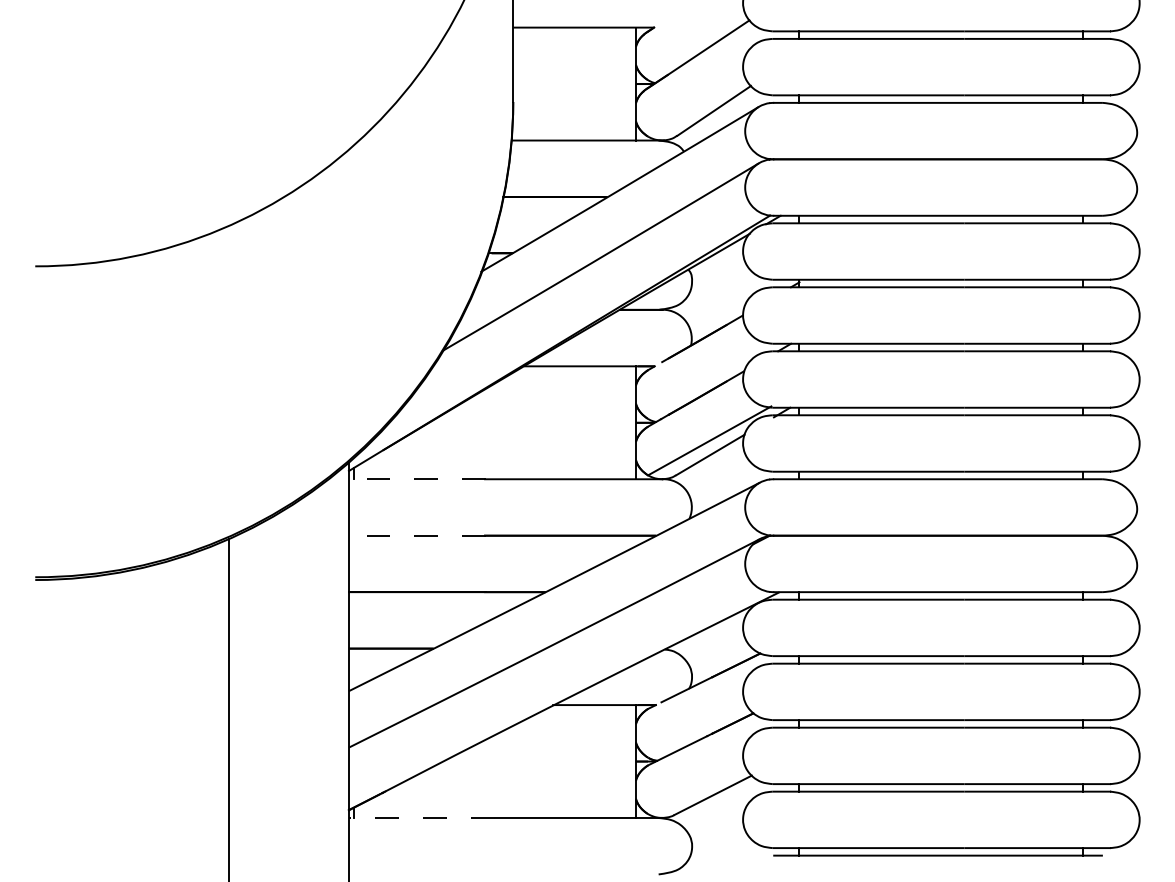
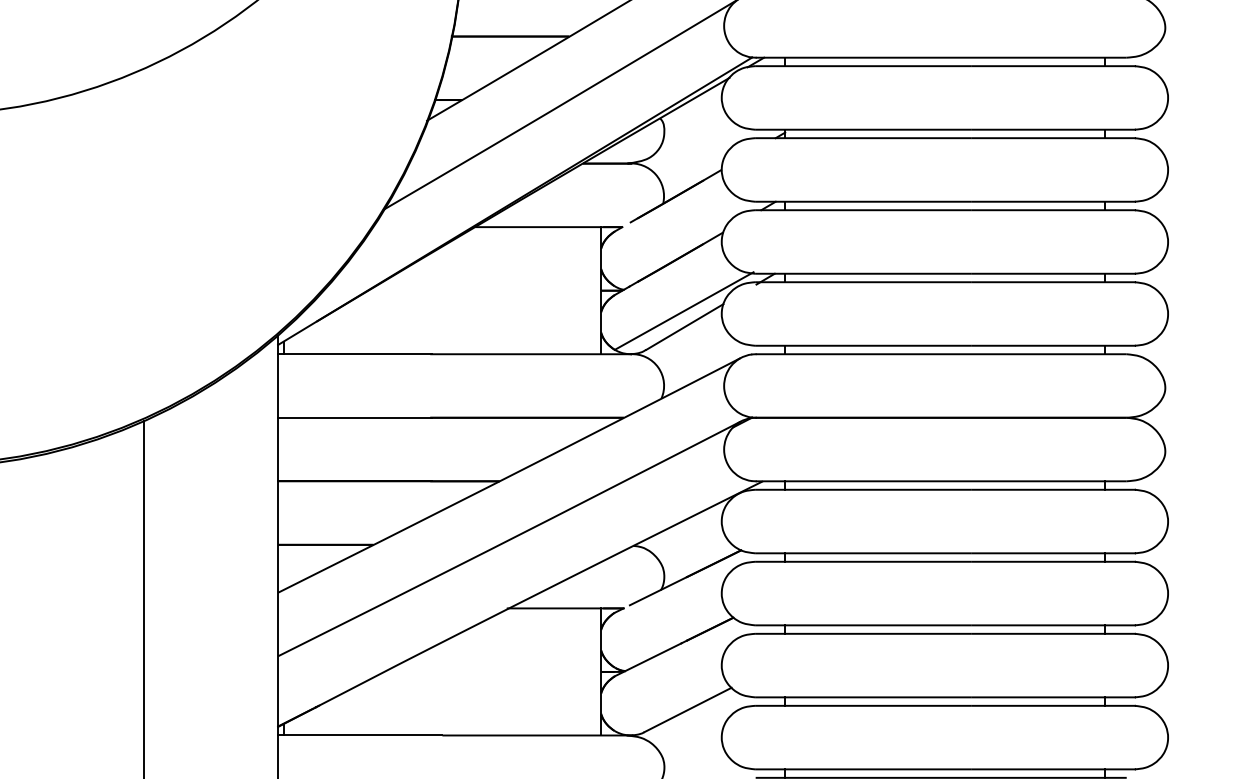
line: (417, 479) -> (355, 354), dashed -> solid
line: (417, 535) -> (355, 417), dashed -> solid
line: (421, 817) -> (359, 734), dashed -> solid

